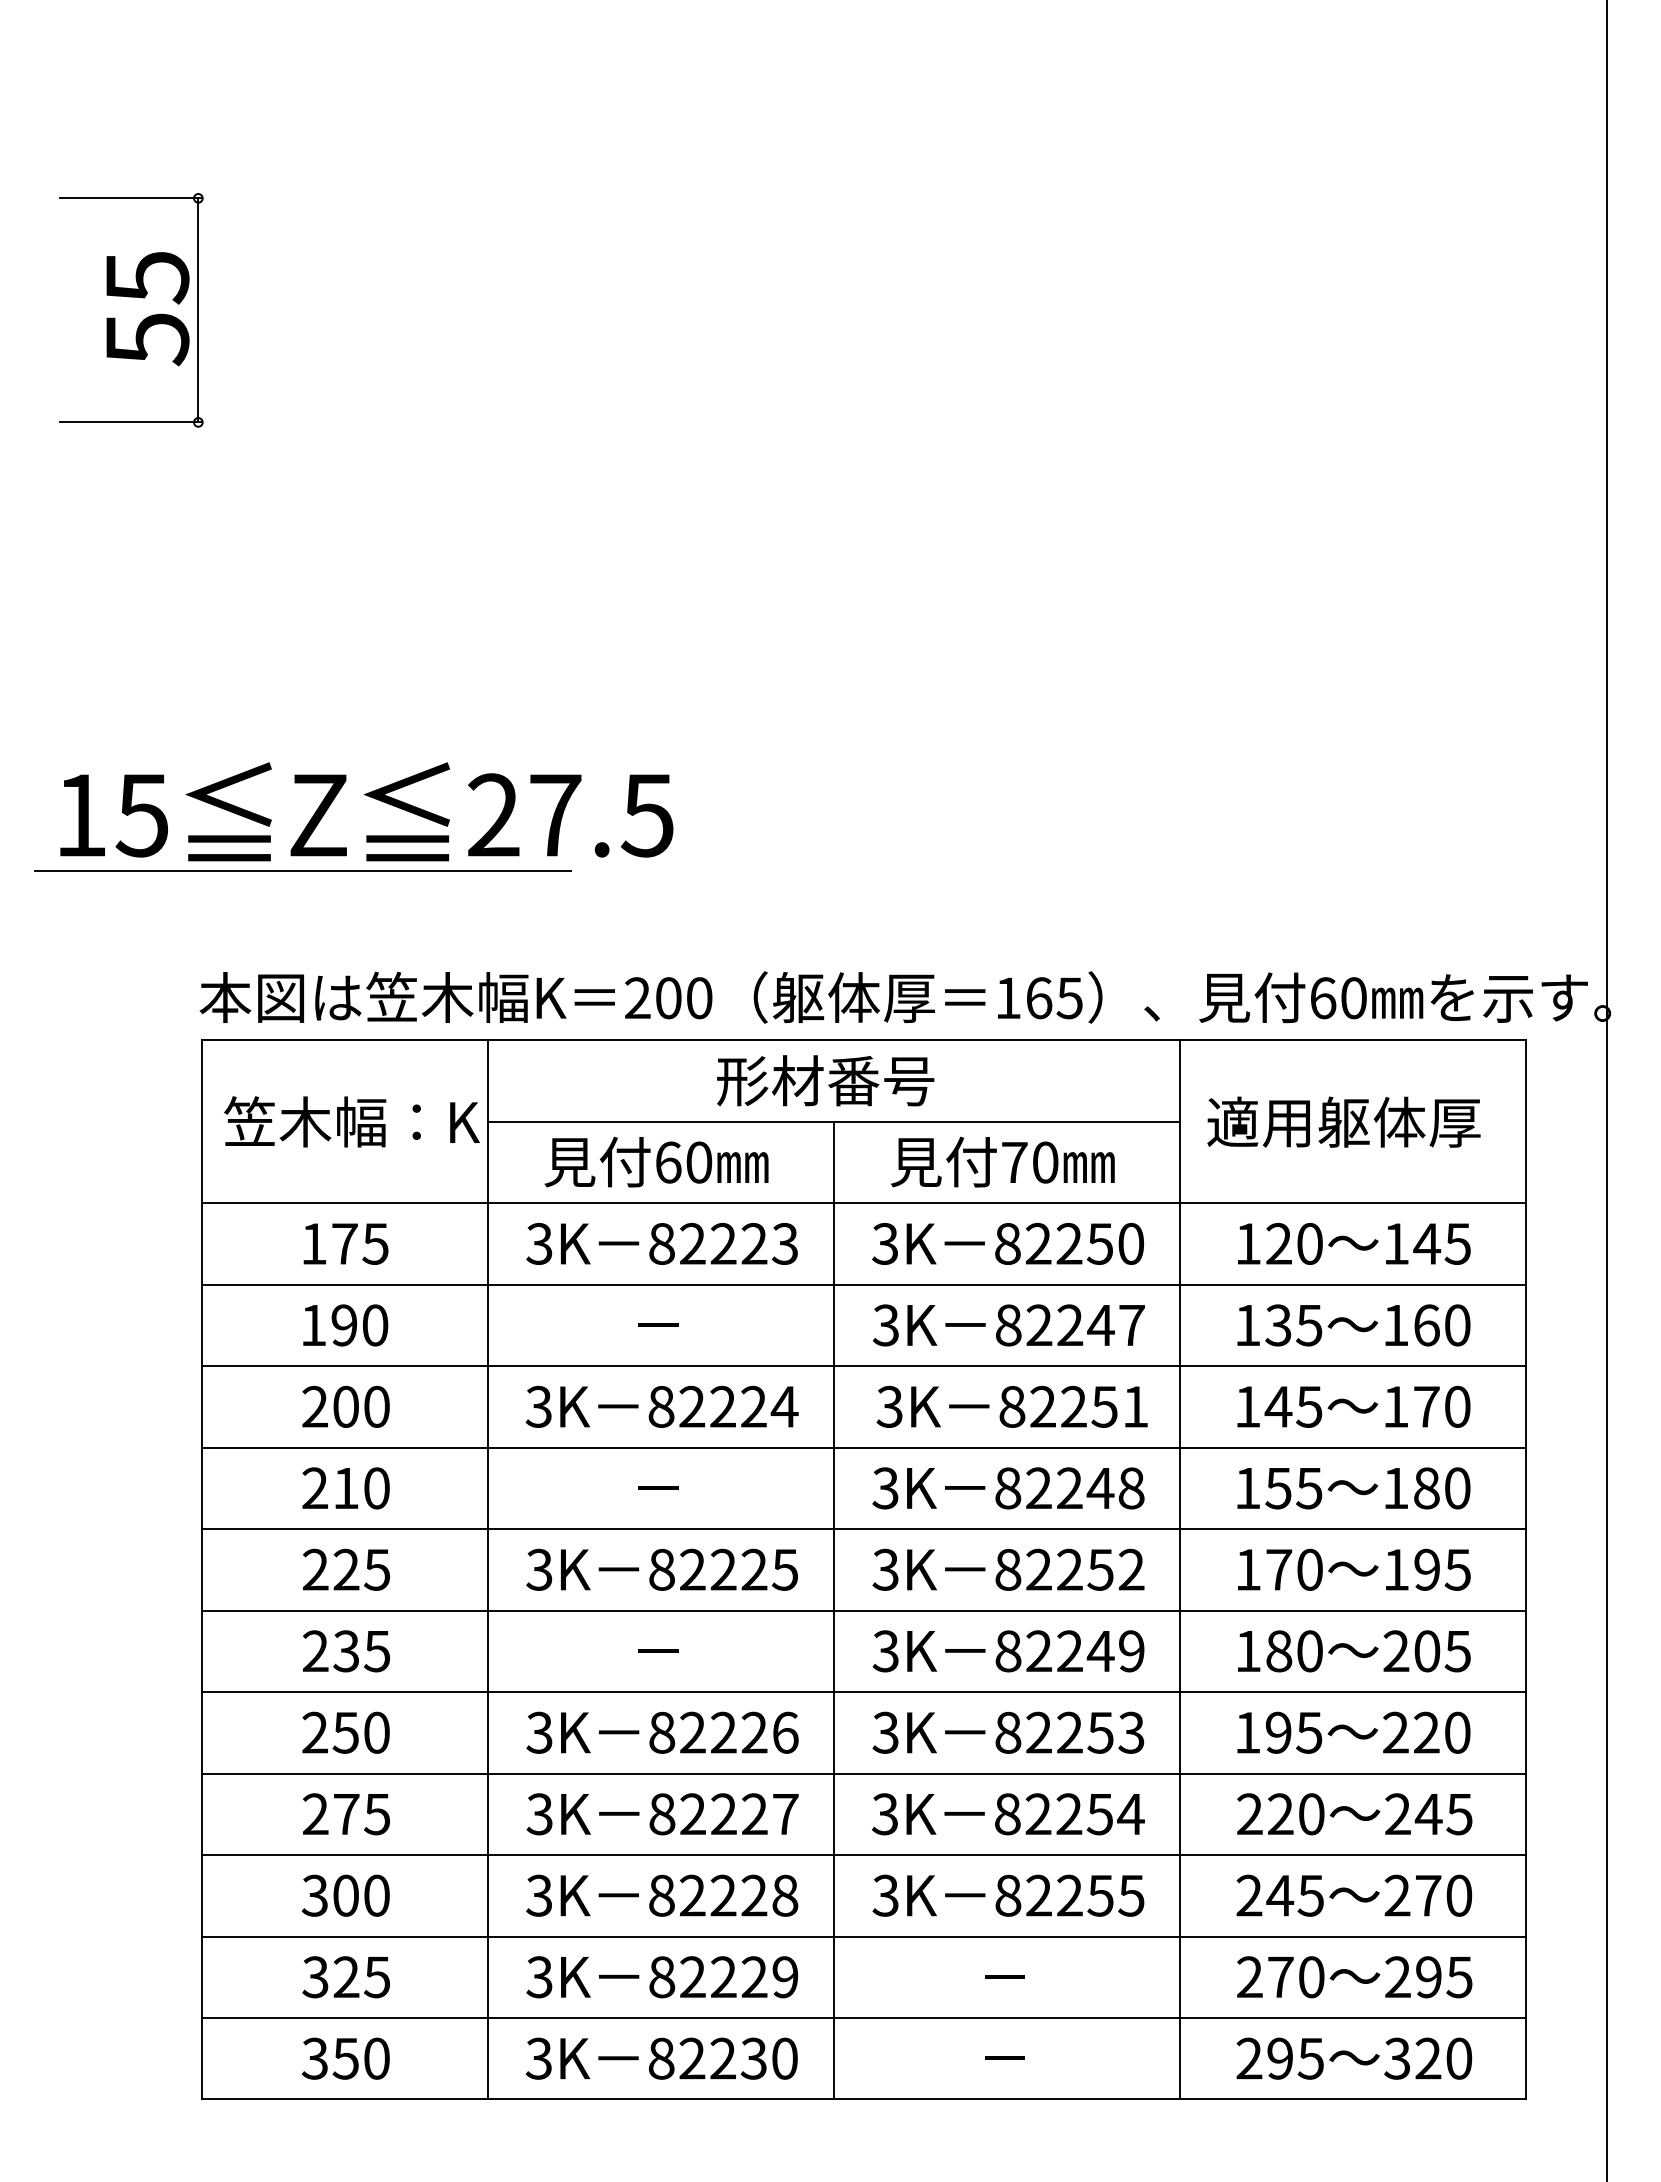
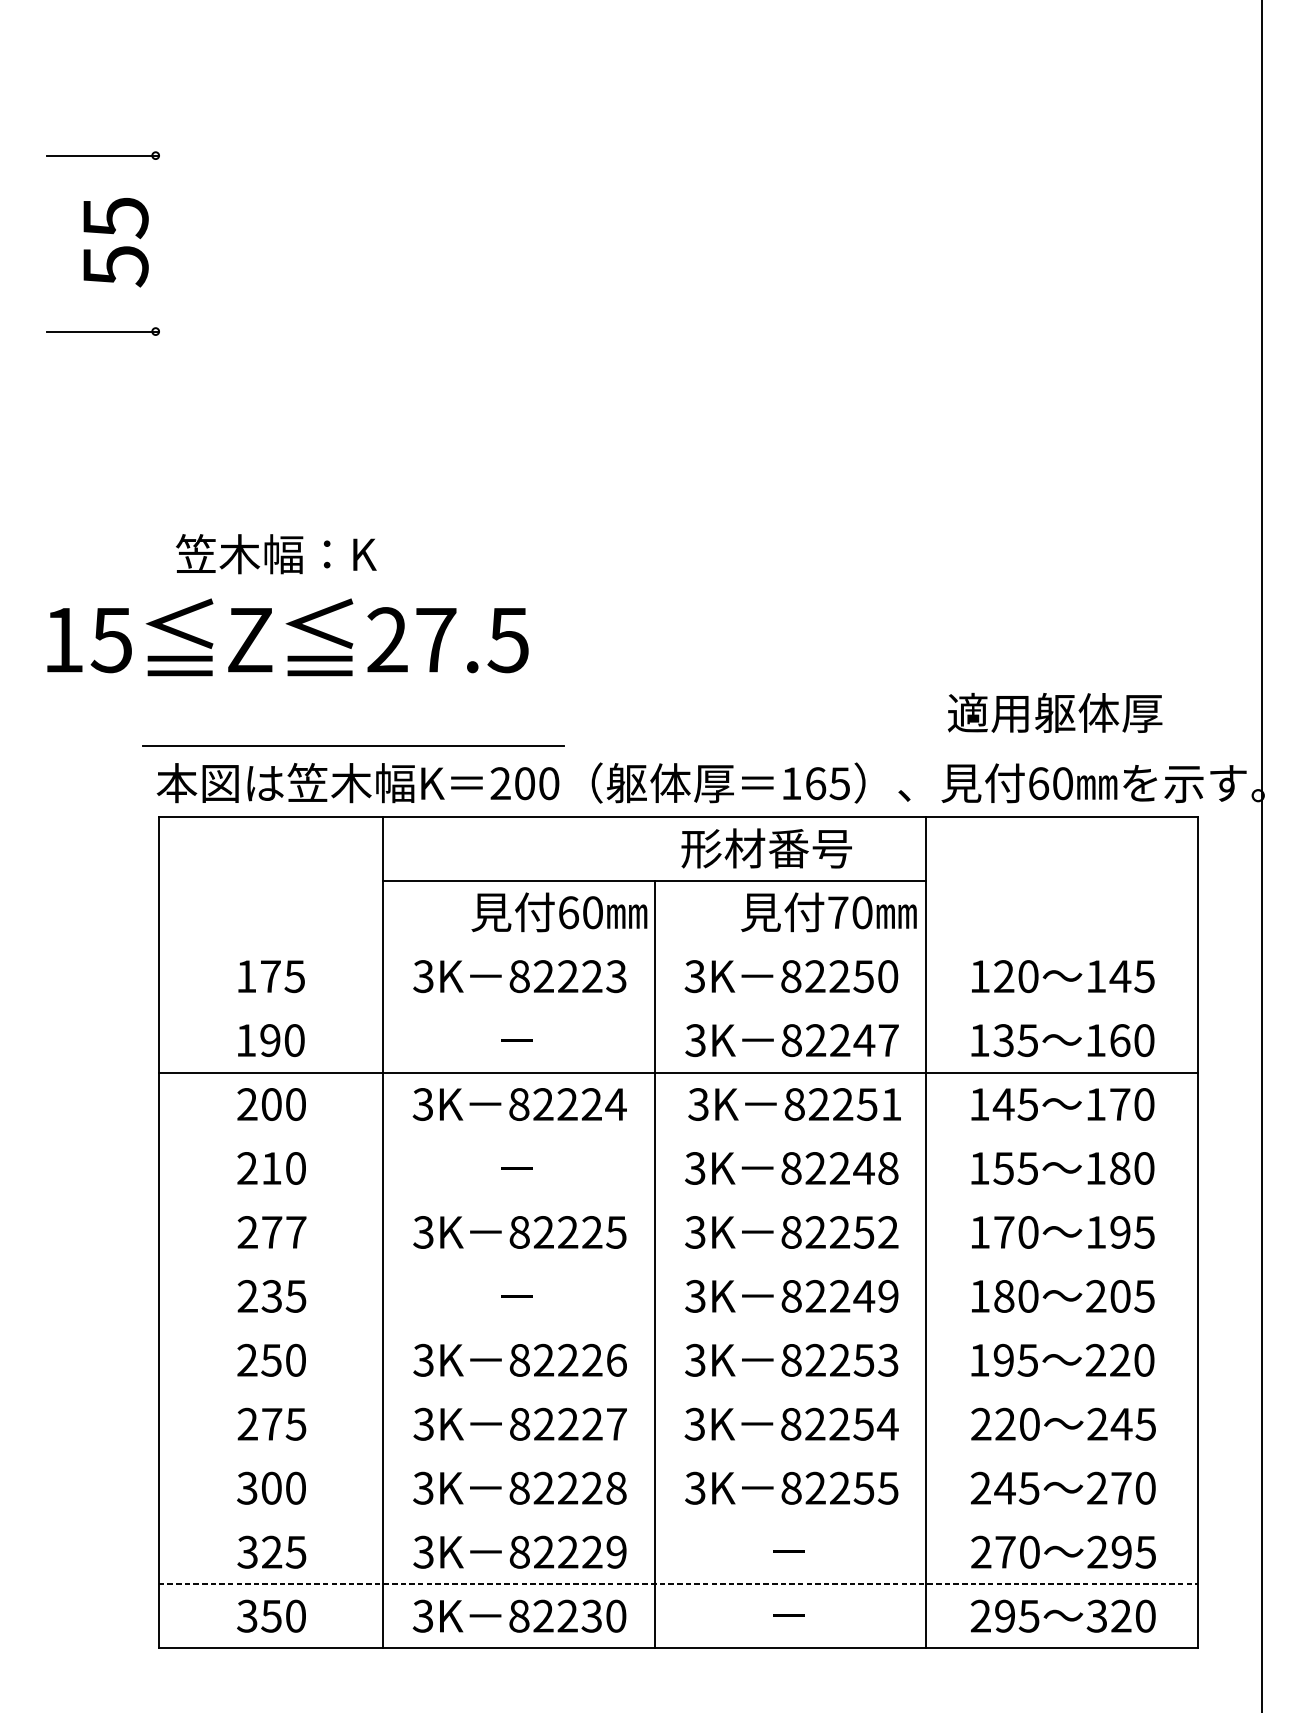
line: (198, 310) -> (155, 243), removed
line: (302, 870) -> (352, 746), moved
text: (825, 1080) -> (766, 848), moved
text: (351, 1121) -> (275, 553), moved
text: (1343, 1121) -> (1054, 712), moved
text: (656, 1161) -> (559, 911), moved
text: (1002, 1161) -> (828, 911), moved
line: (864, 1203) -> (678, 944), removed
line: (864, 1284) -> (678, 1008), removed
line: (864, 1447) -> (678, 1136), removed
line: (864, 1529) -> (678, 1200), removed
text: (361, 1569) -> (283, 1232), 225 -> 277
line: (864, 1610) -> (678, 1264), removed
line: (864, 1692) -> (678, 1328), removed
line: (864, 1773) -> (678, 1392), removed
line: (864, 1855) -> (678, 1456), removed
line: (864, 1936) -> (678, 1520), removed
line: (864, 2018) -> (678, 1584), solid -> dashed

